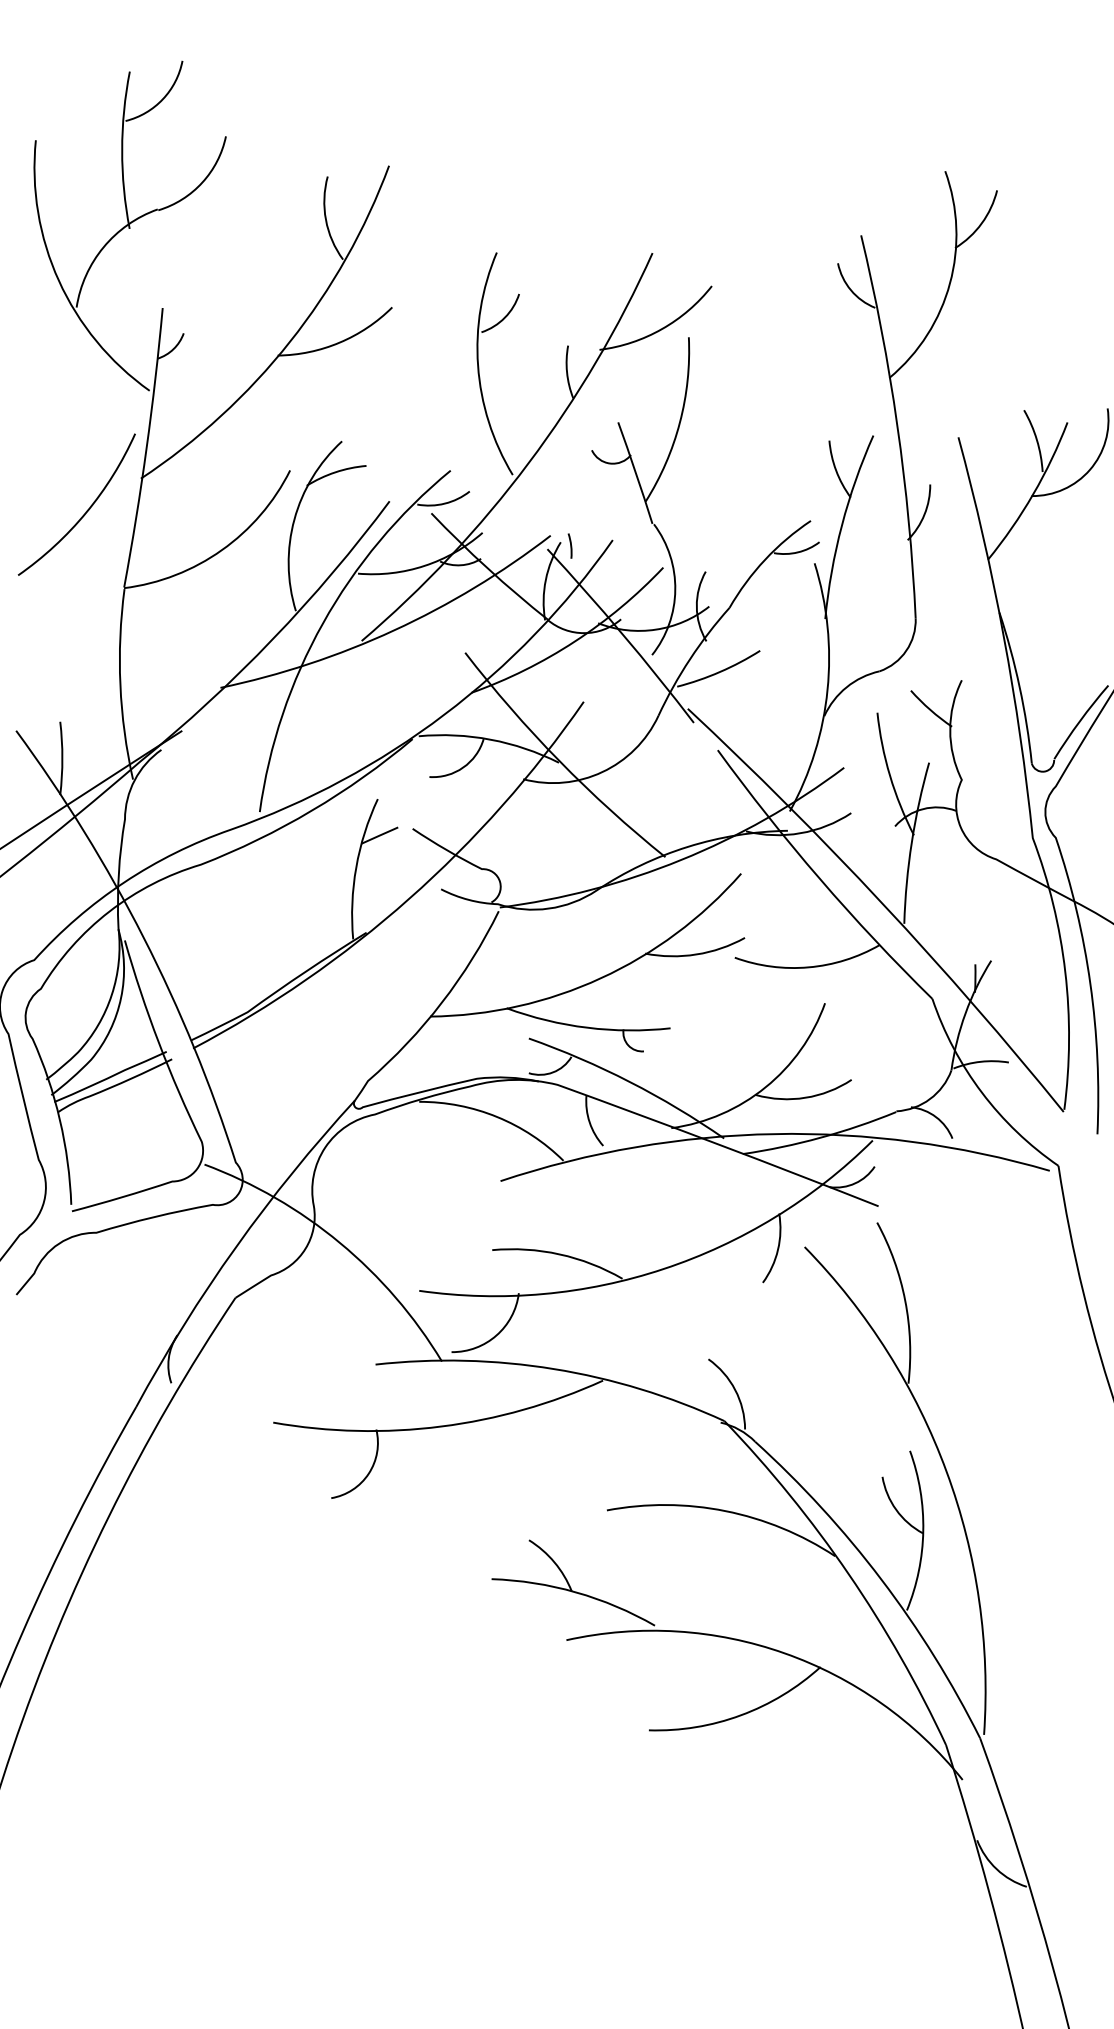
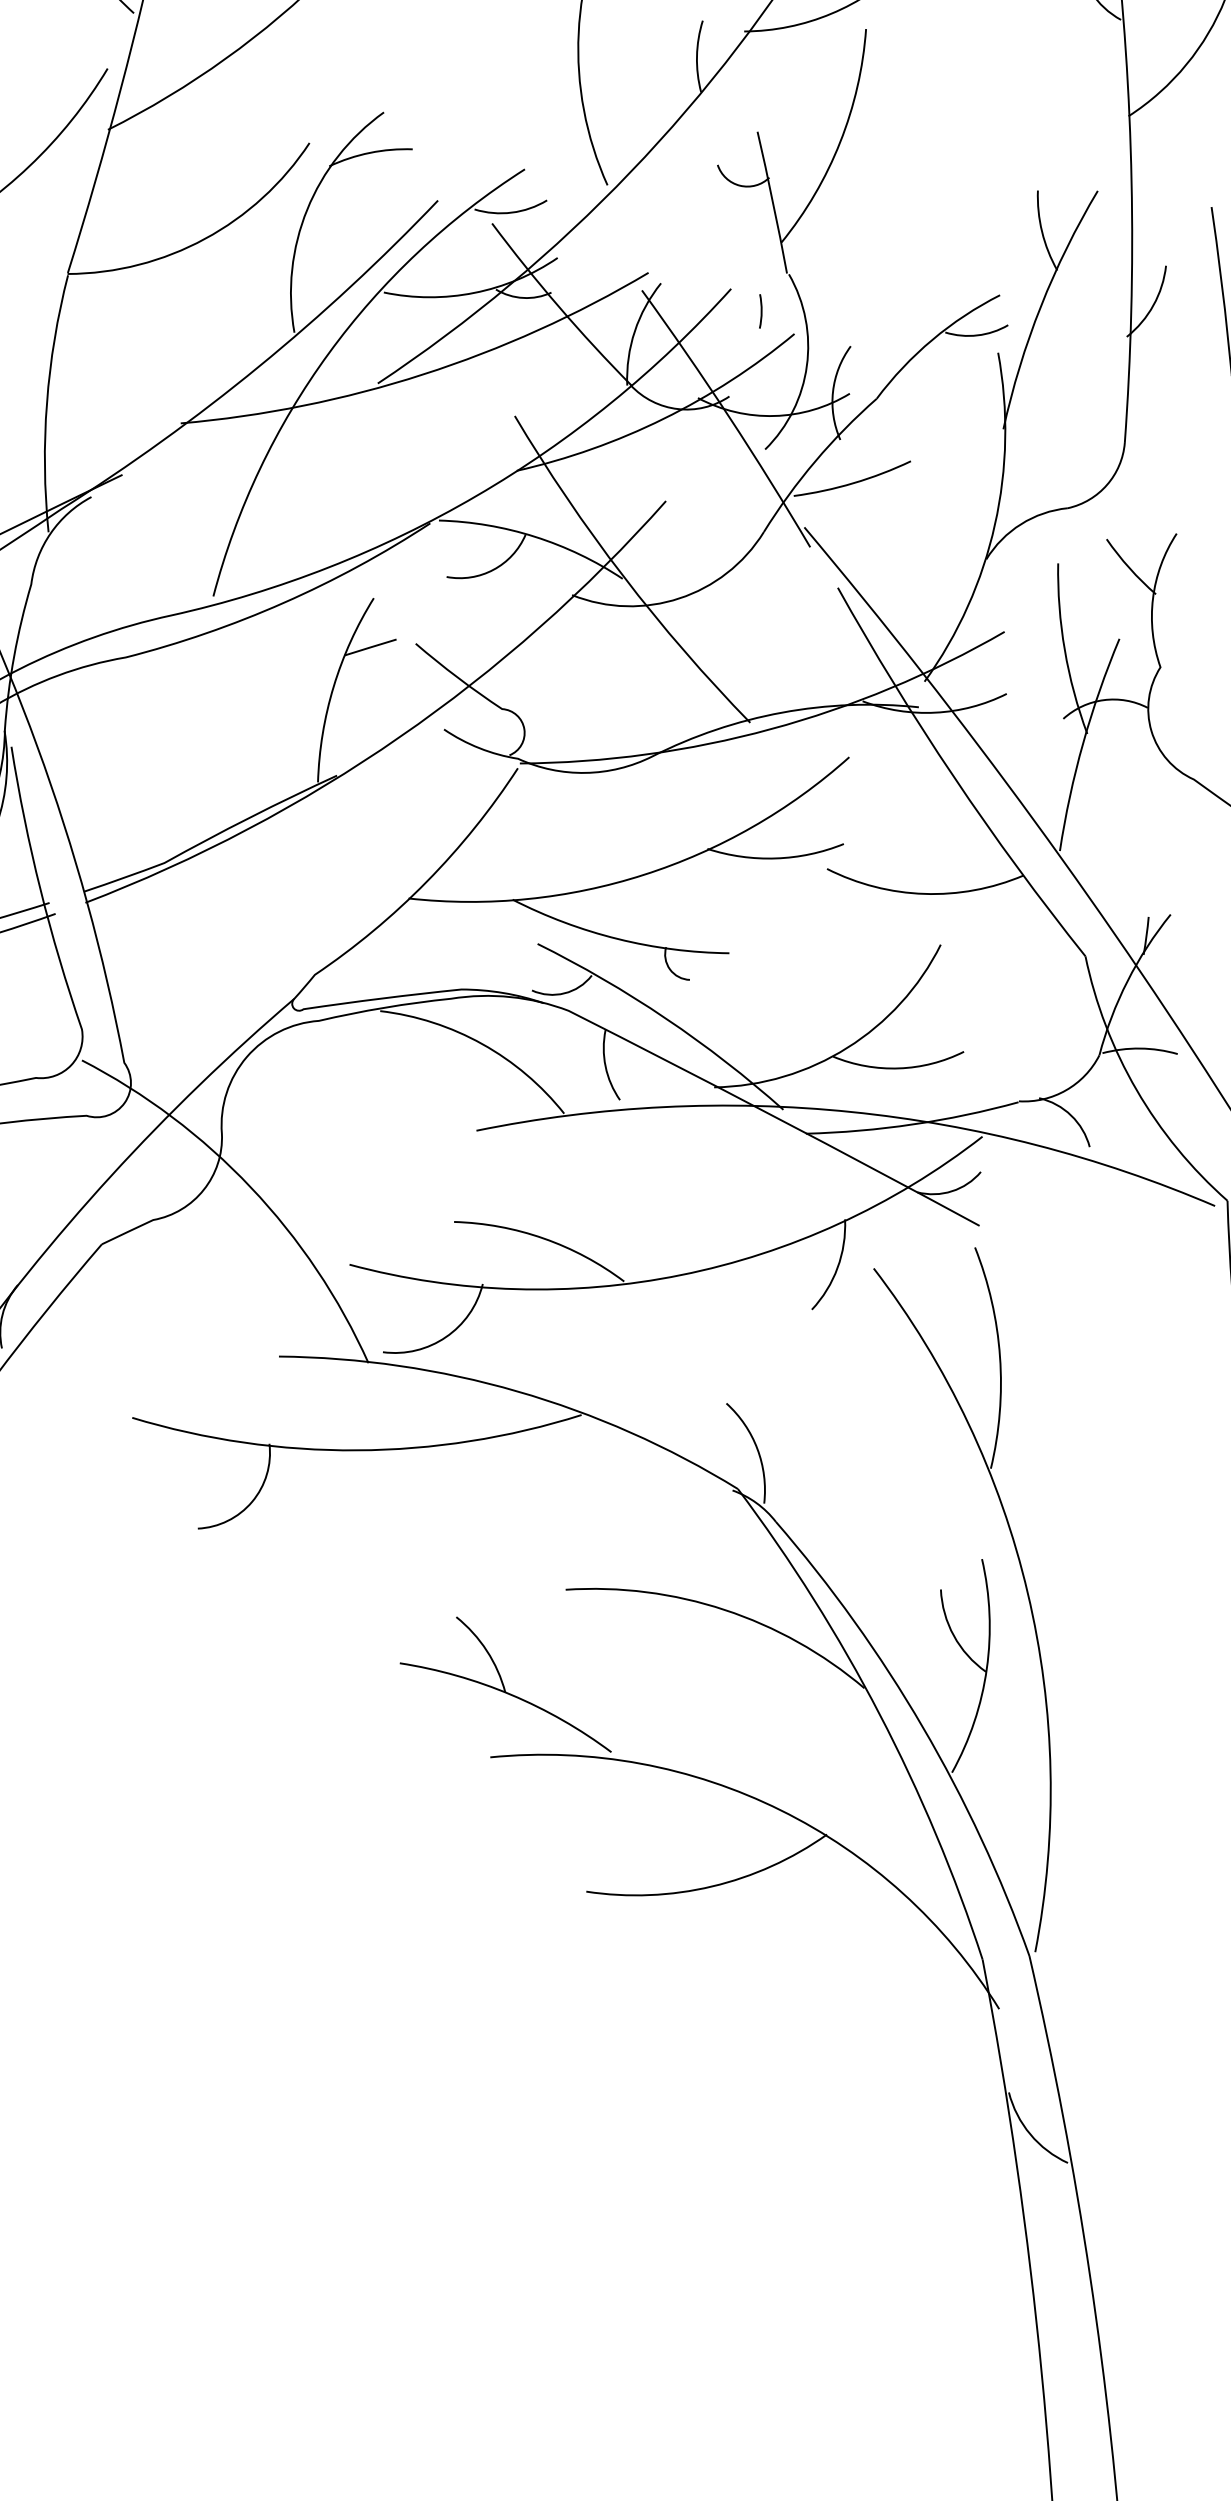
arc: (570, 545) -> (760, 310), moved

